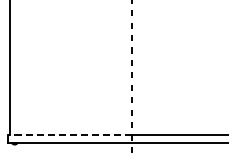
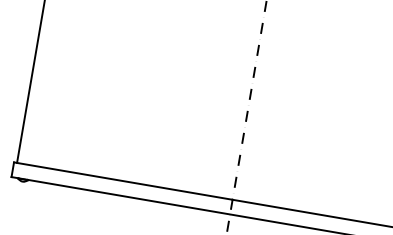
line: (69, 134) -> (122, 180), dashed -> solid

